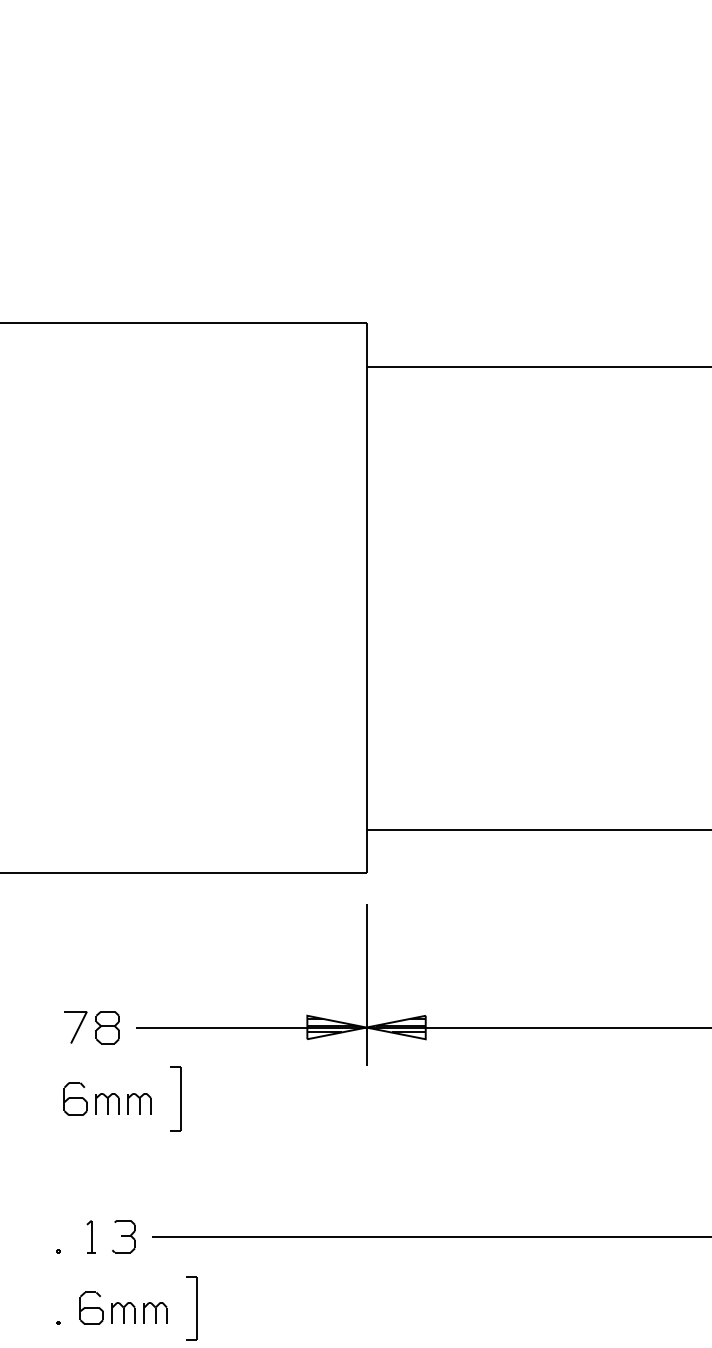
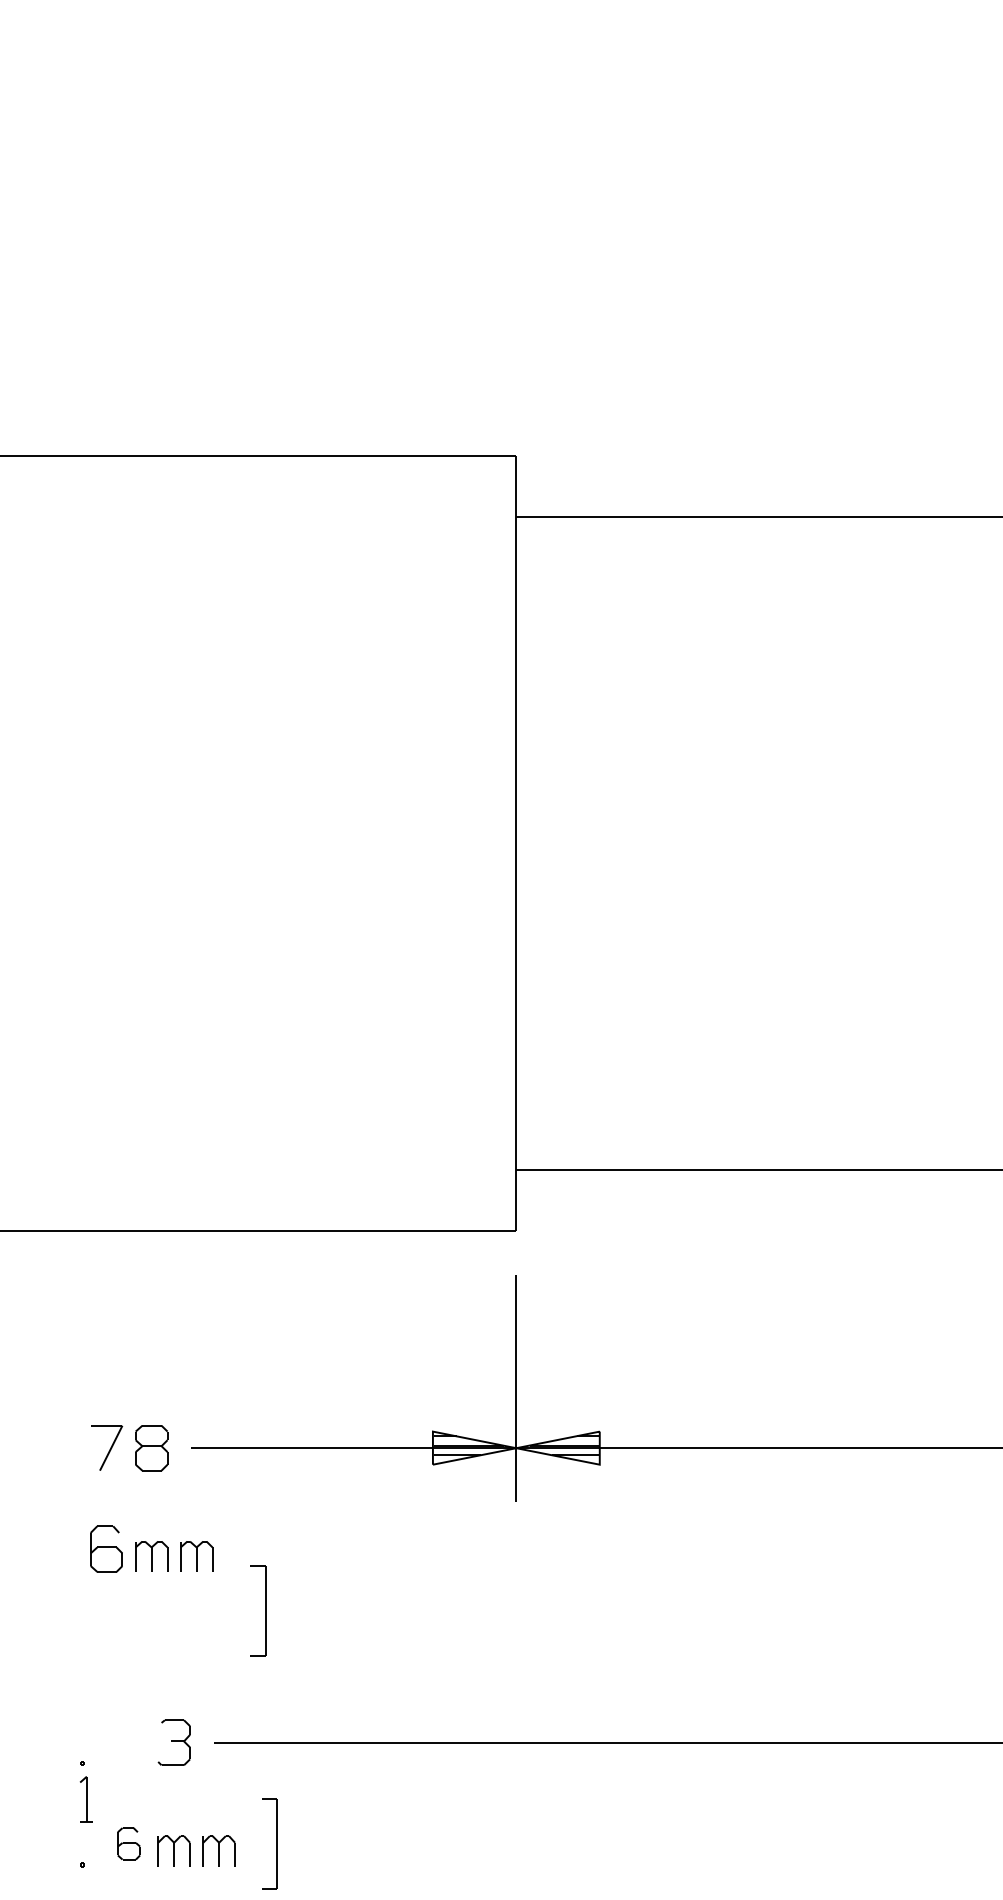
part: (175, 1098) -> (258, 1610), moved
part: (90, 1236) -> (85, 1798), moved
part: (91, 1307) -> (128, 1842), size x0.7

